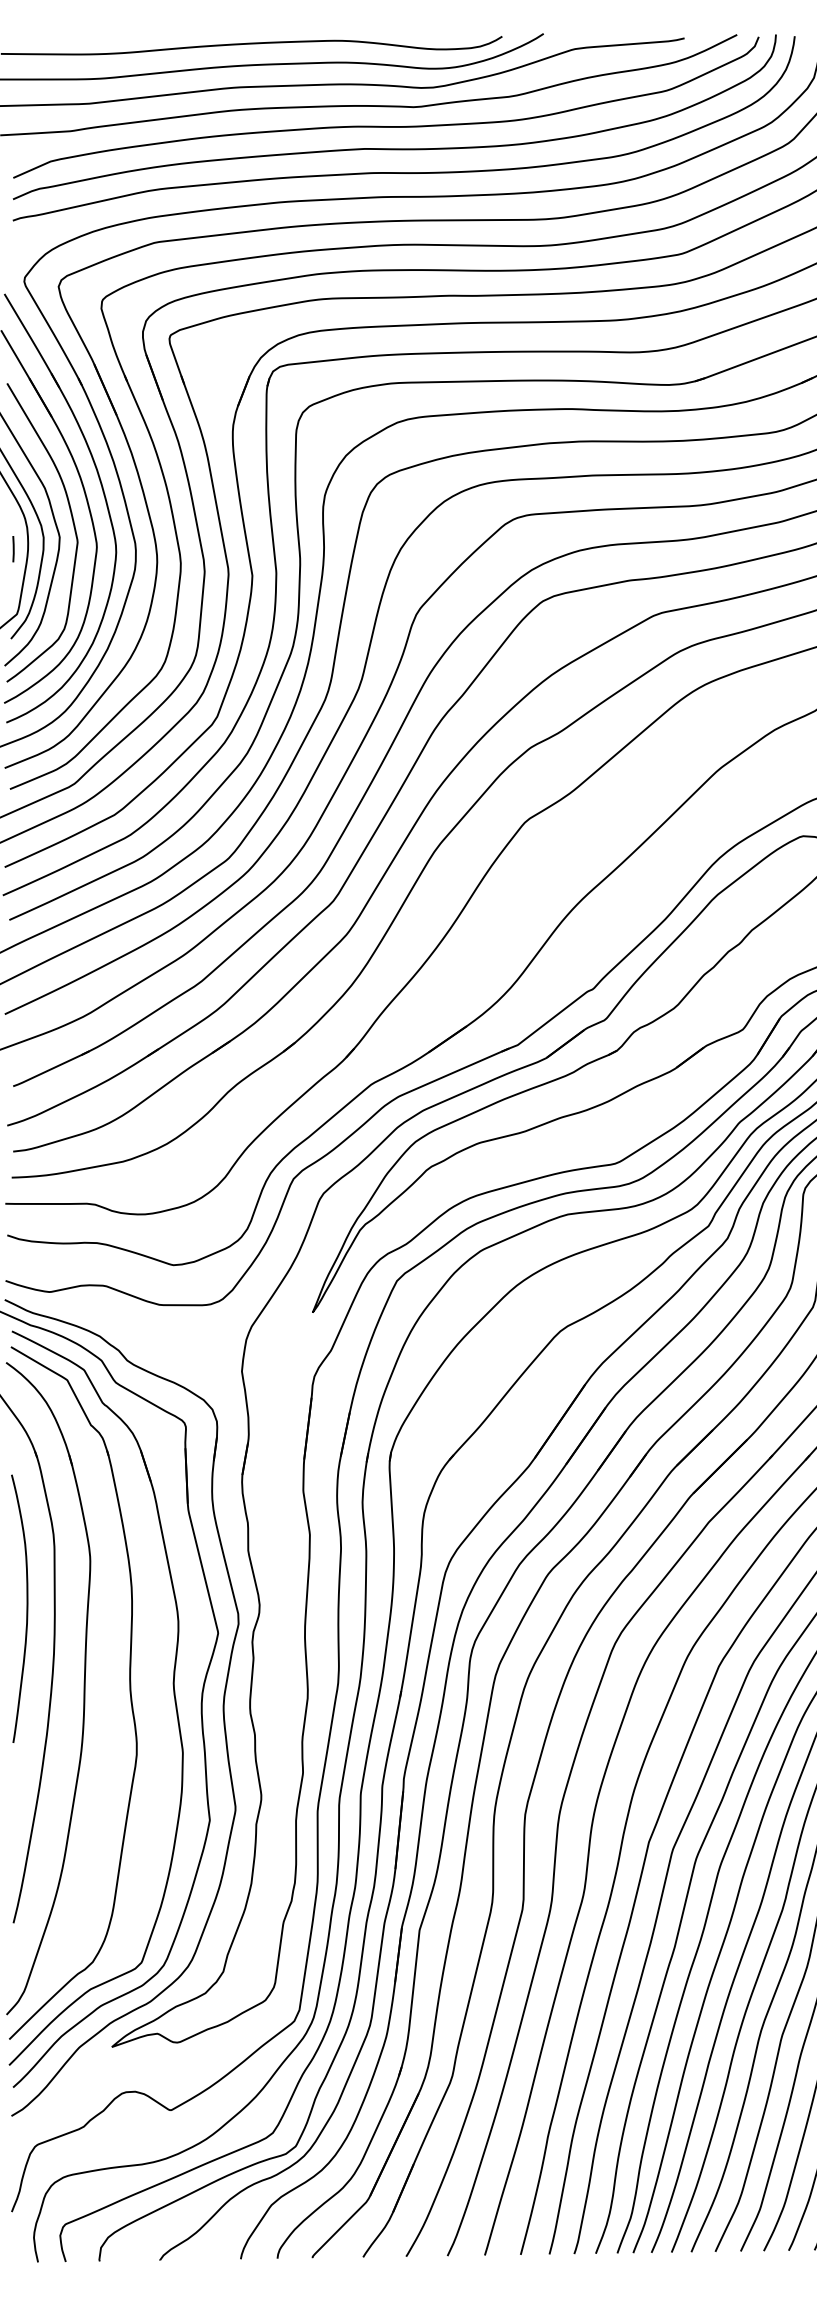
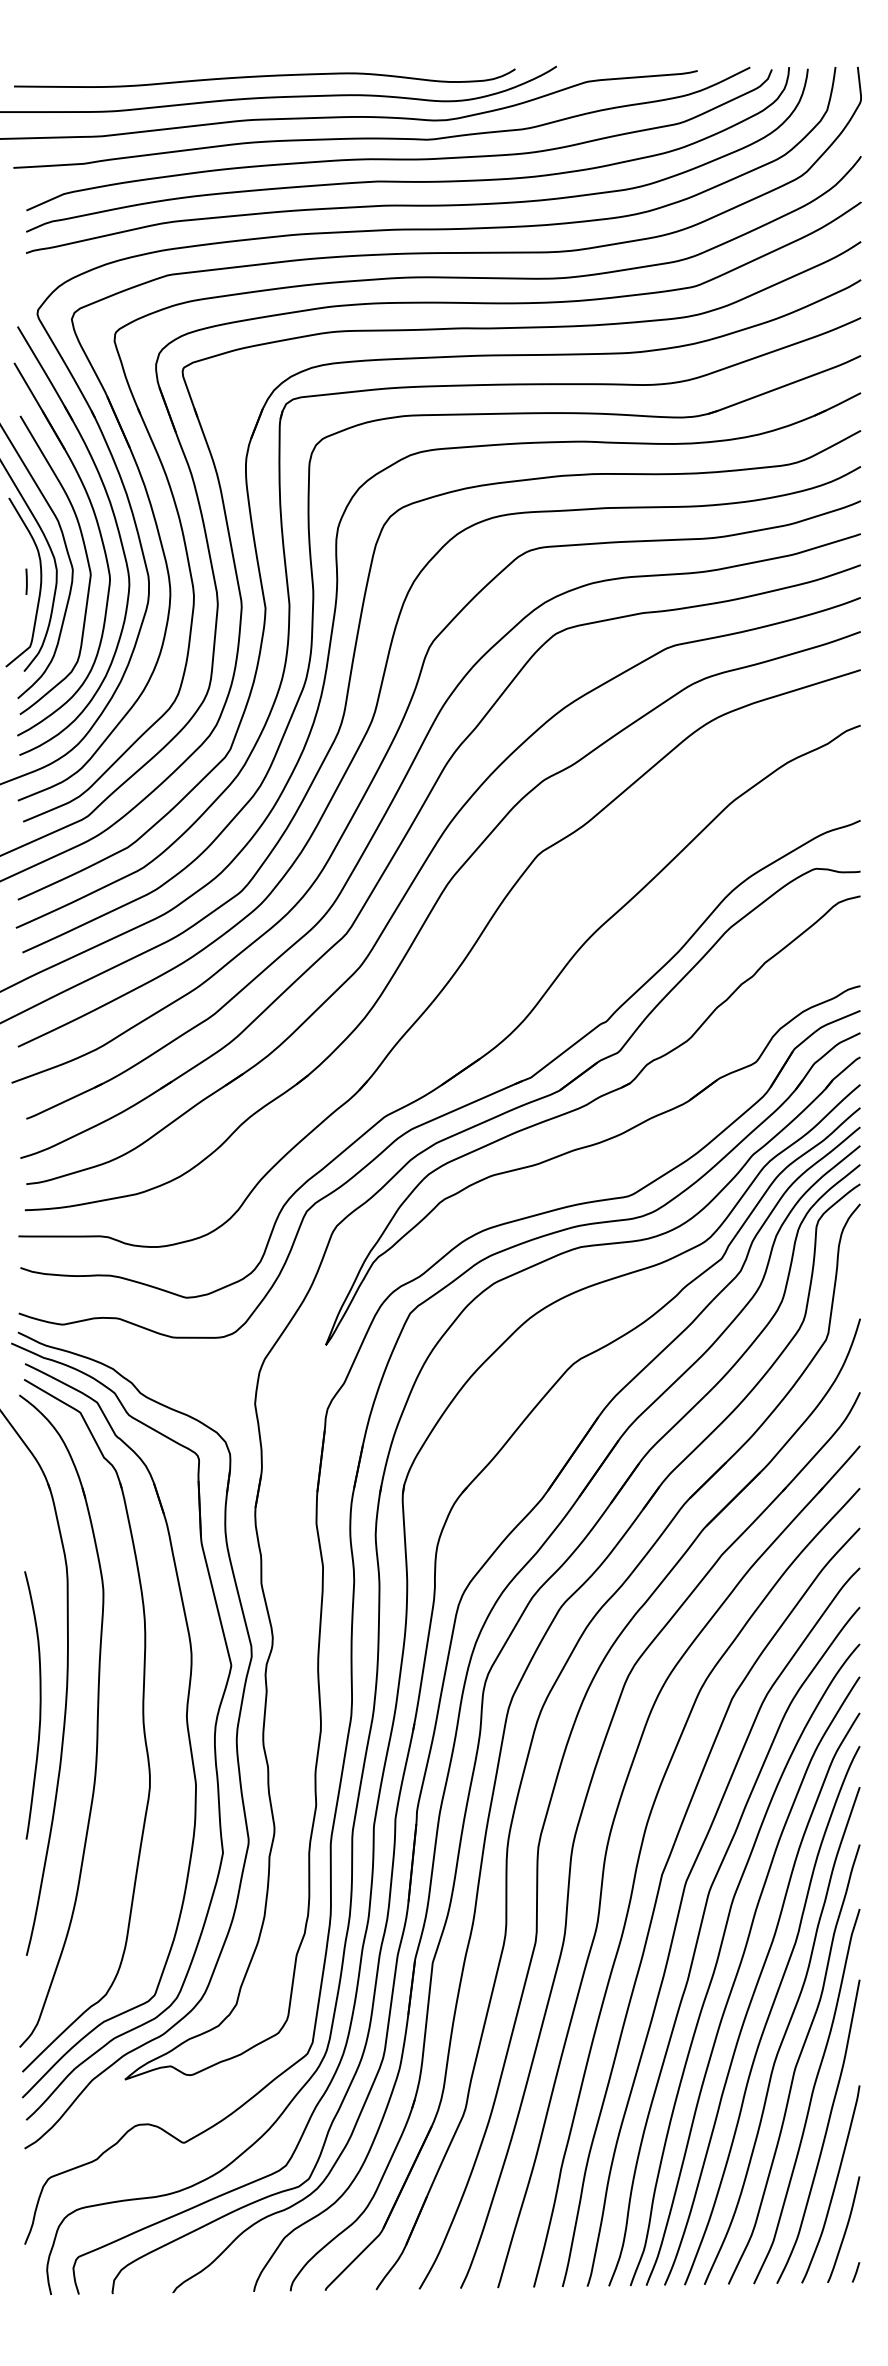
curve: (26, 1608) -> (39, 1705), moved

